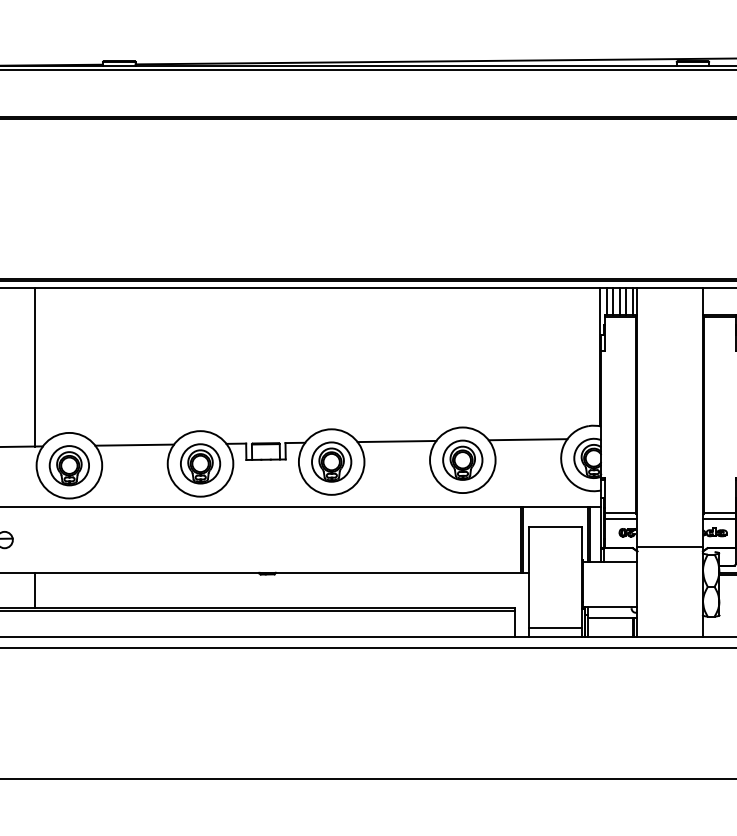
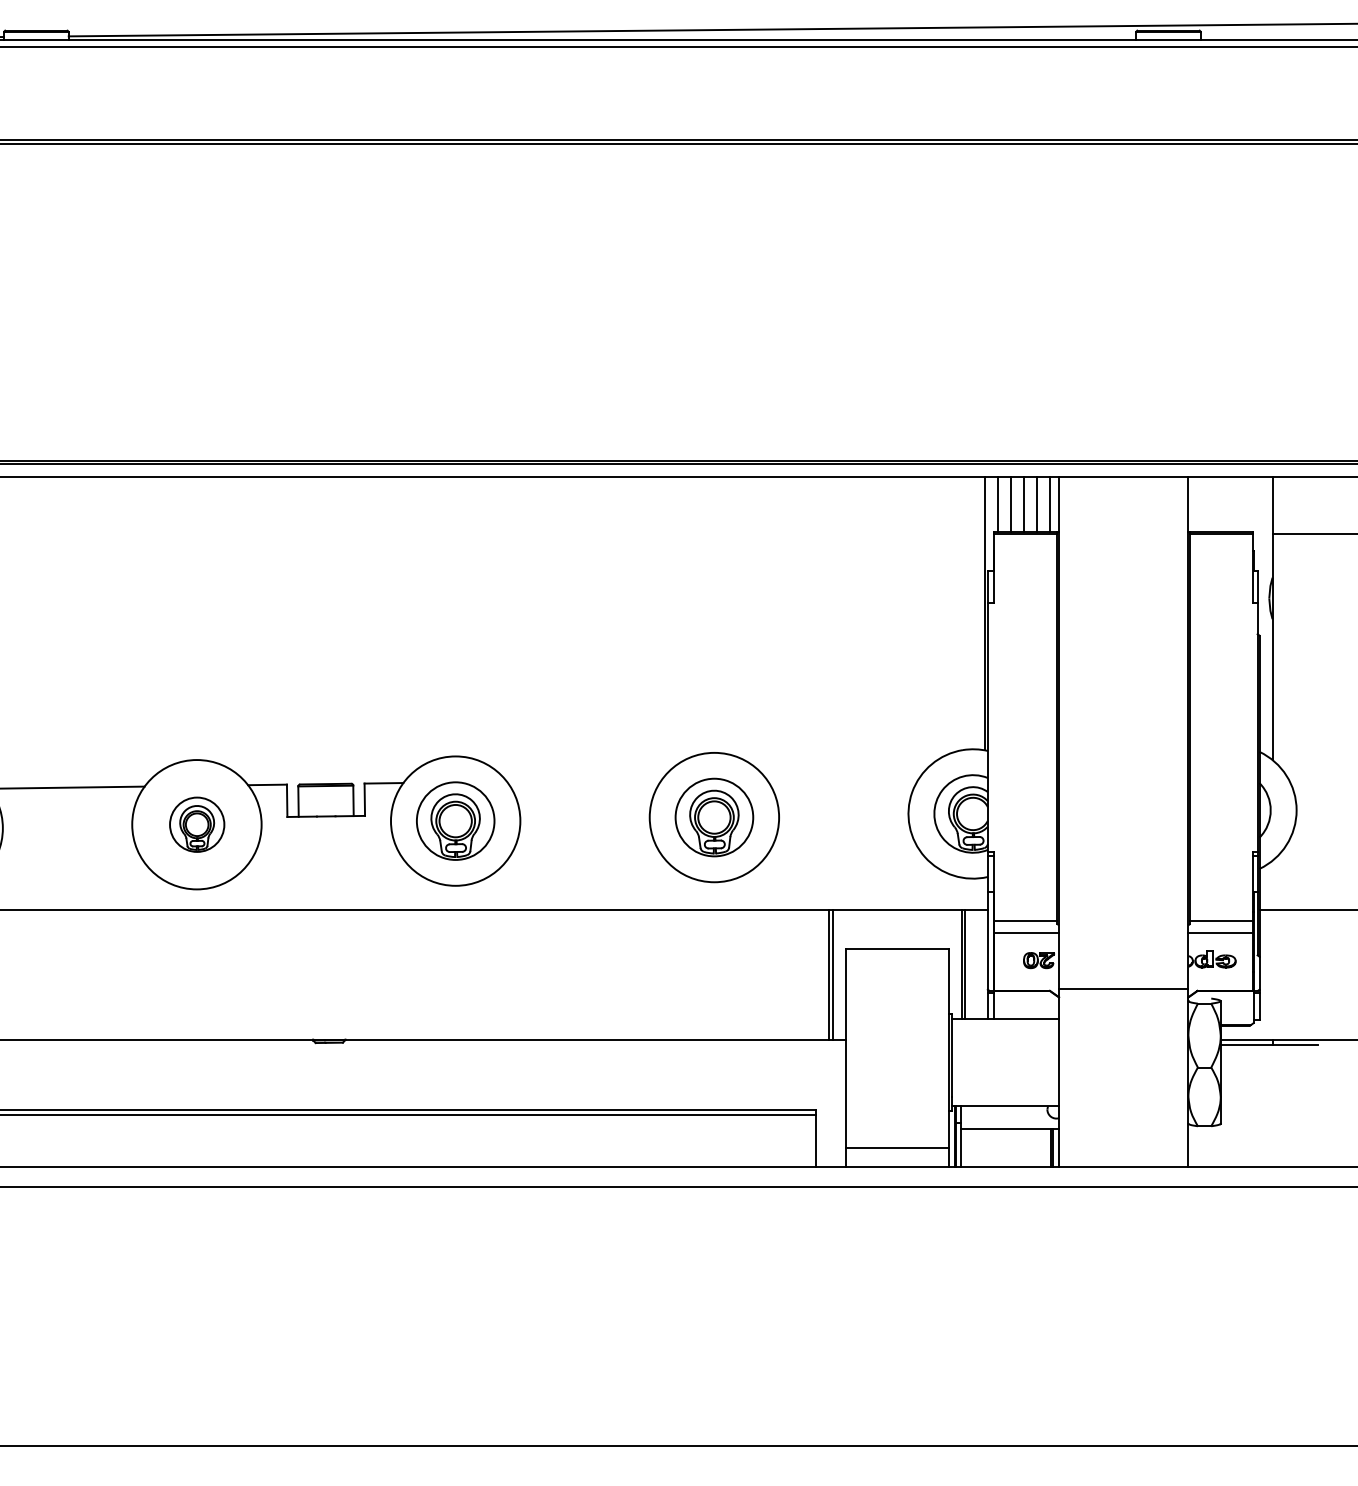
line: (527, 439) -> (842, 776), removed
line: (396, 441) -> (583, 780), removed
part: (200, 463) -> (196, 823), size x0.7

